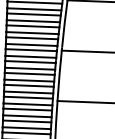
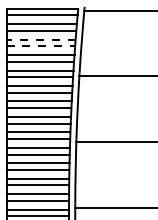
line: (33, 21) -> (41, 39), solid -> dashed
line: (33, 26) -> (41, 46), solid -> dashed

